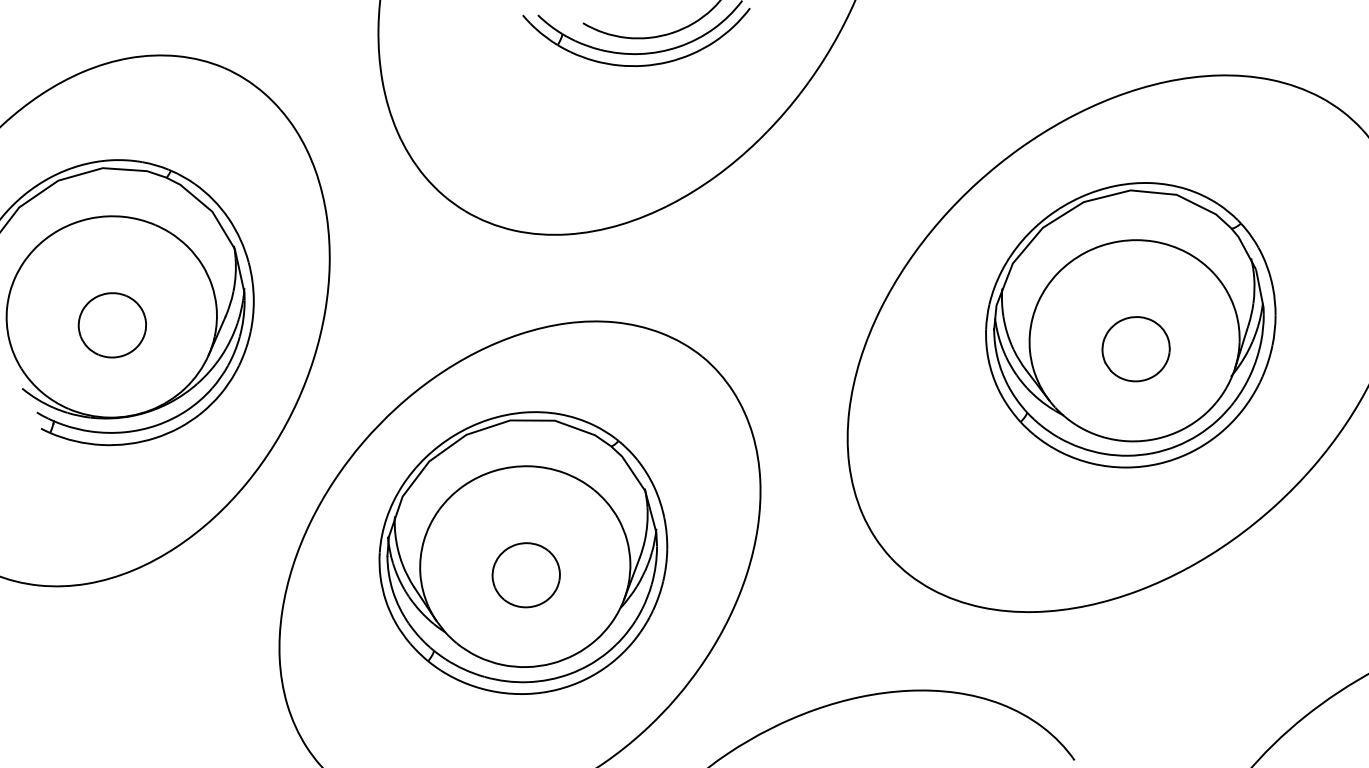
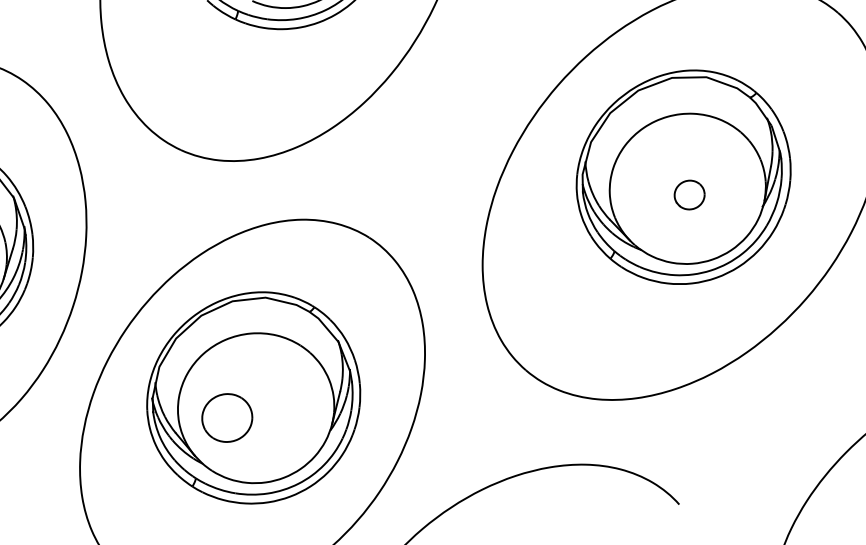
part: (1135, 349) -> (689, 195), size x0.6
part: (525, 575) -> (226, 418), moved

